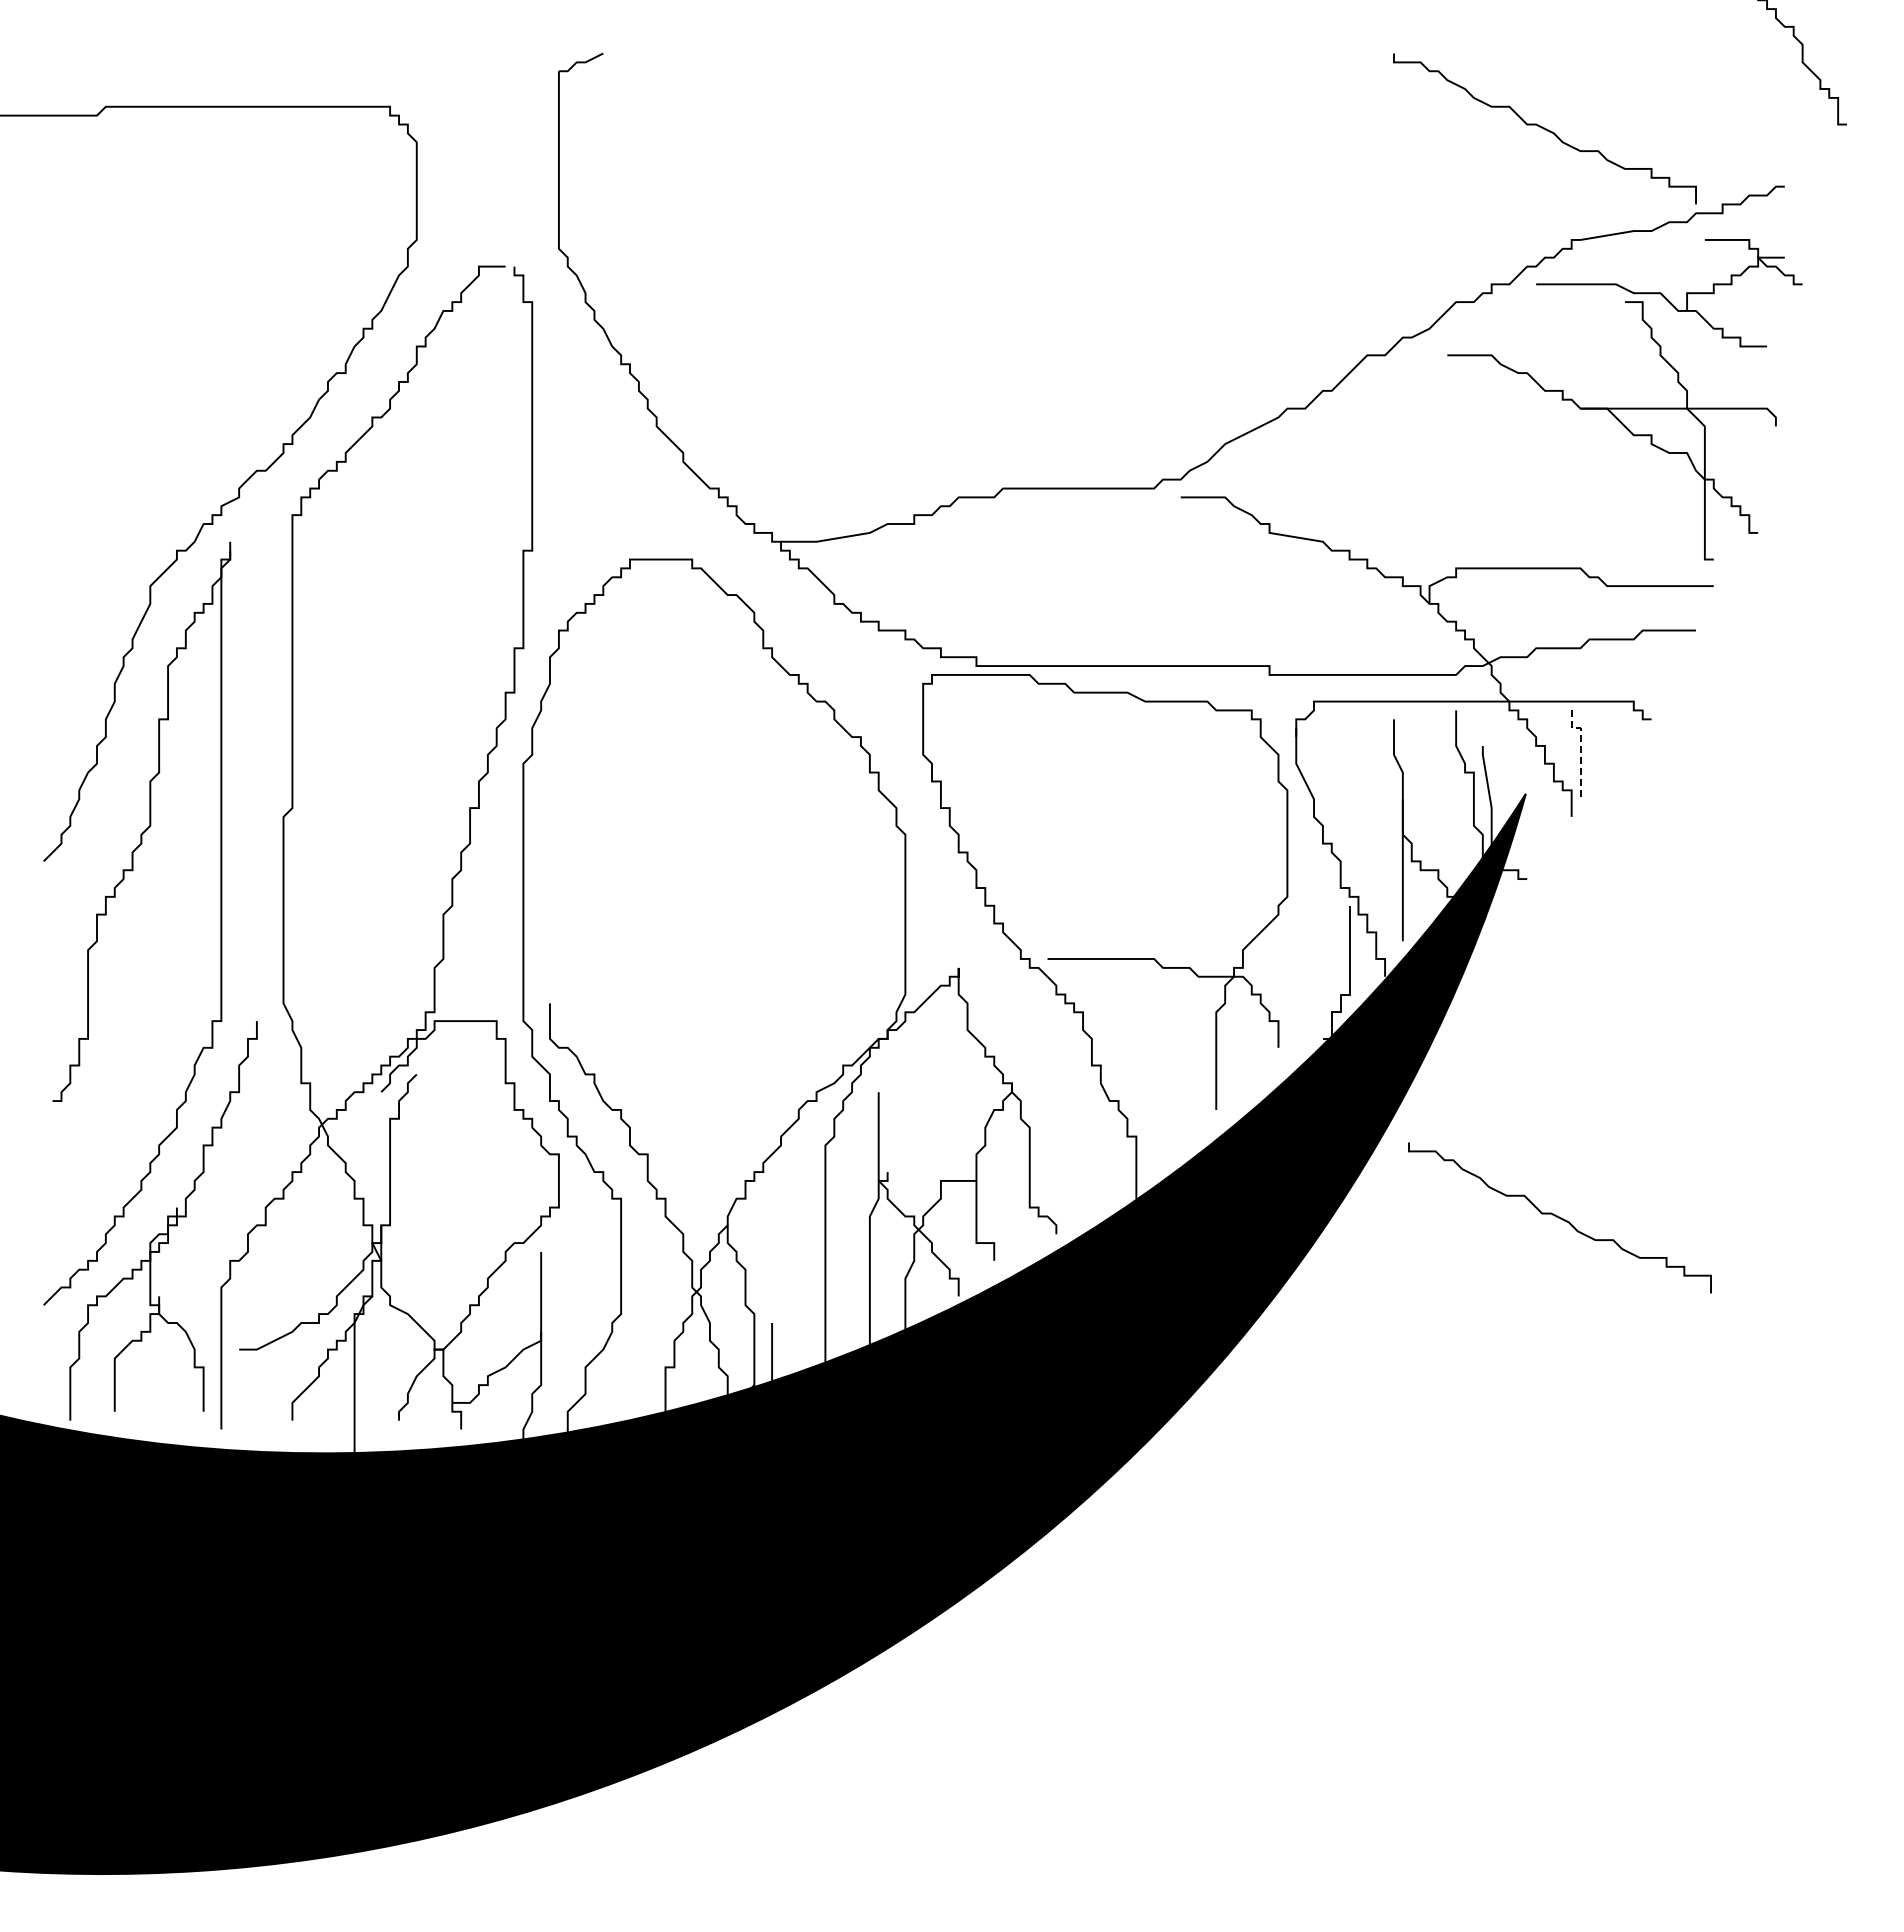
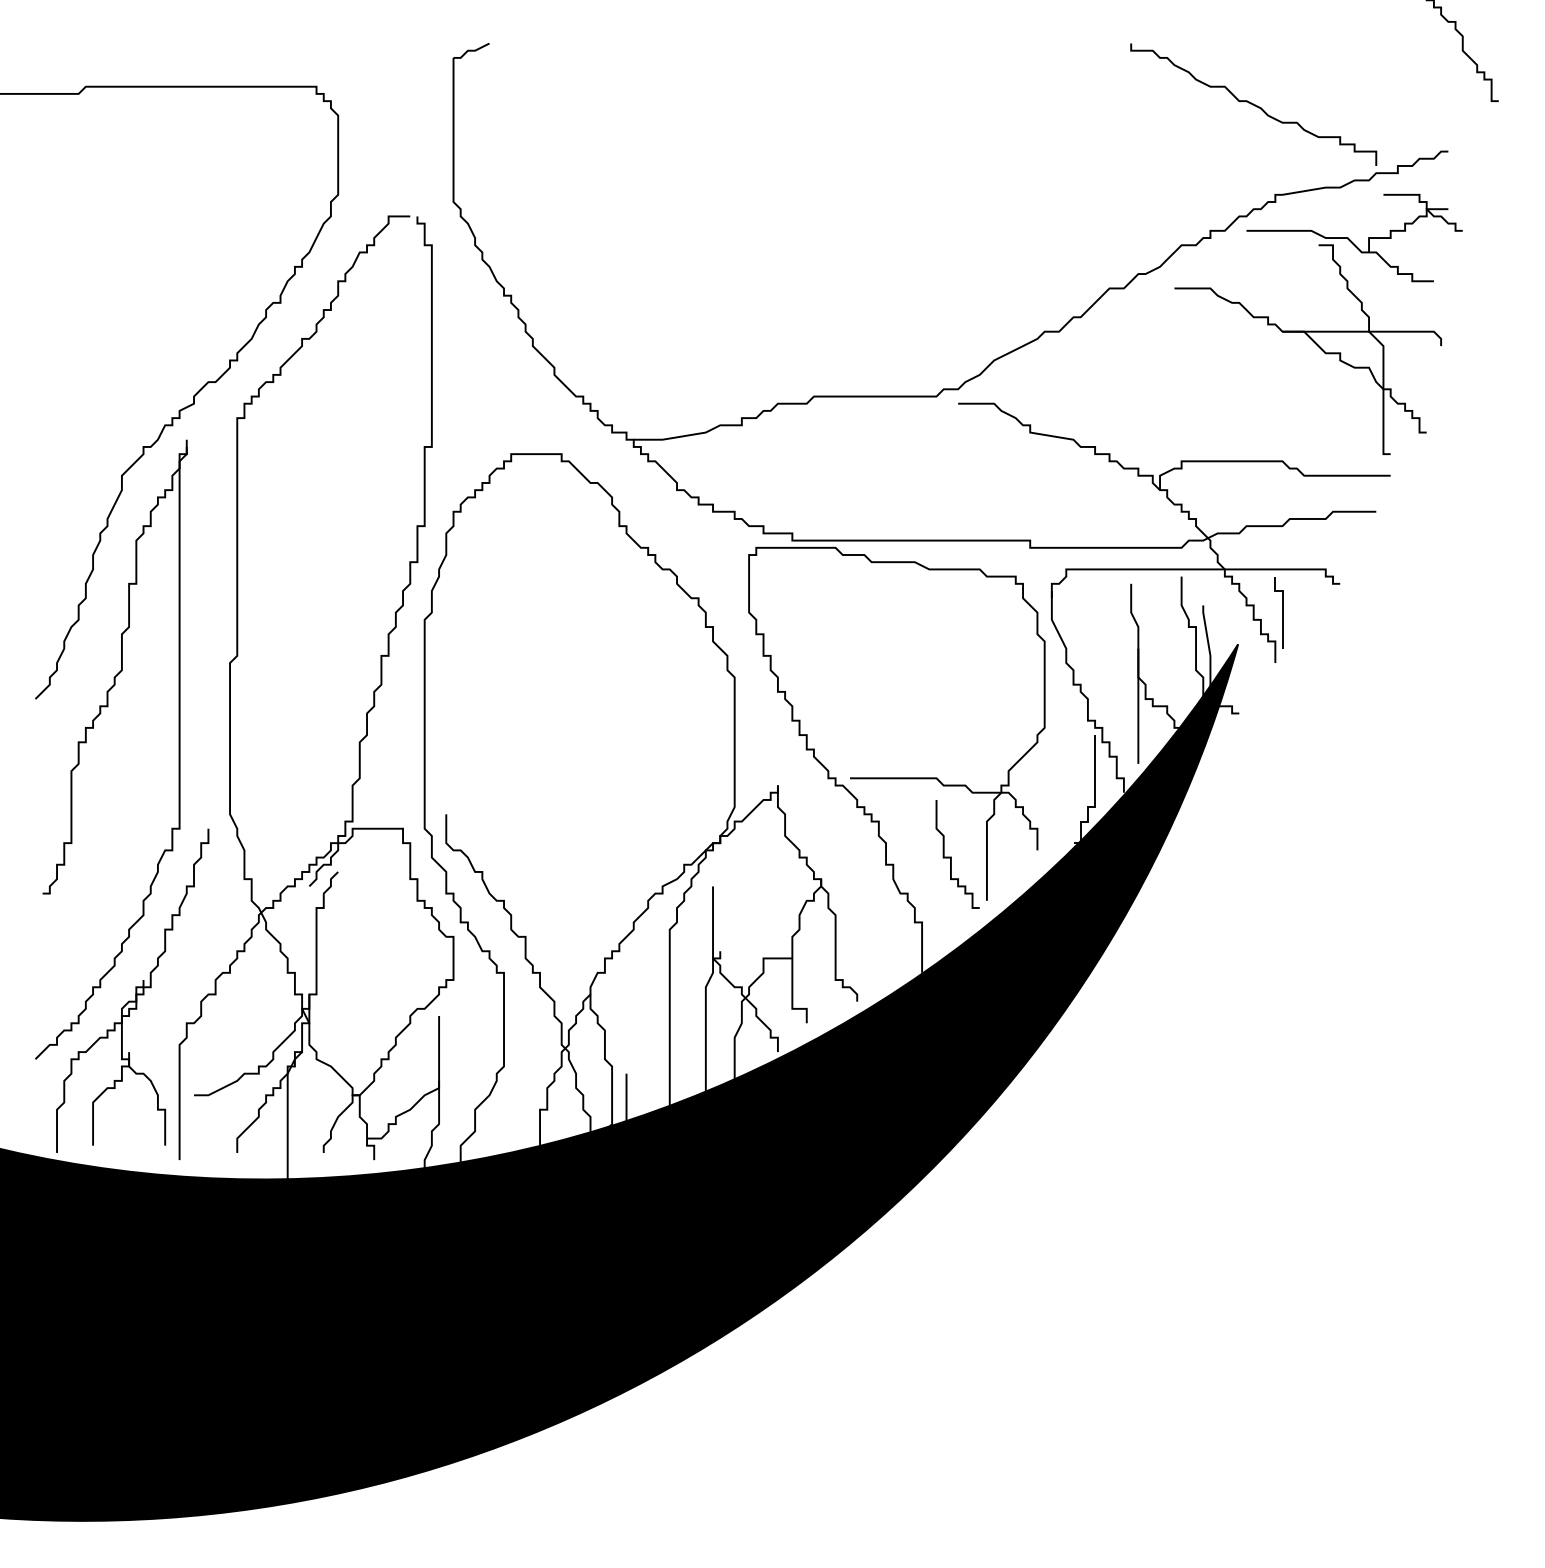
line: (1580, 749) -> (1282, 608), dashed -> solid
curve: (1172, 1055) -> (951, 856), added
curve: (1559, 1217) -> (1265, 988), removed

